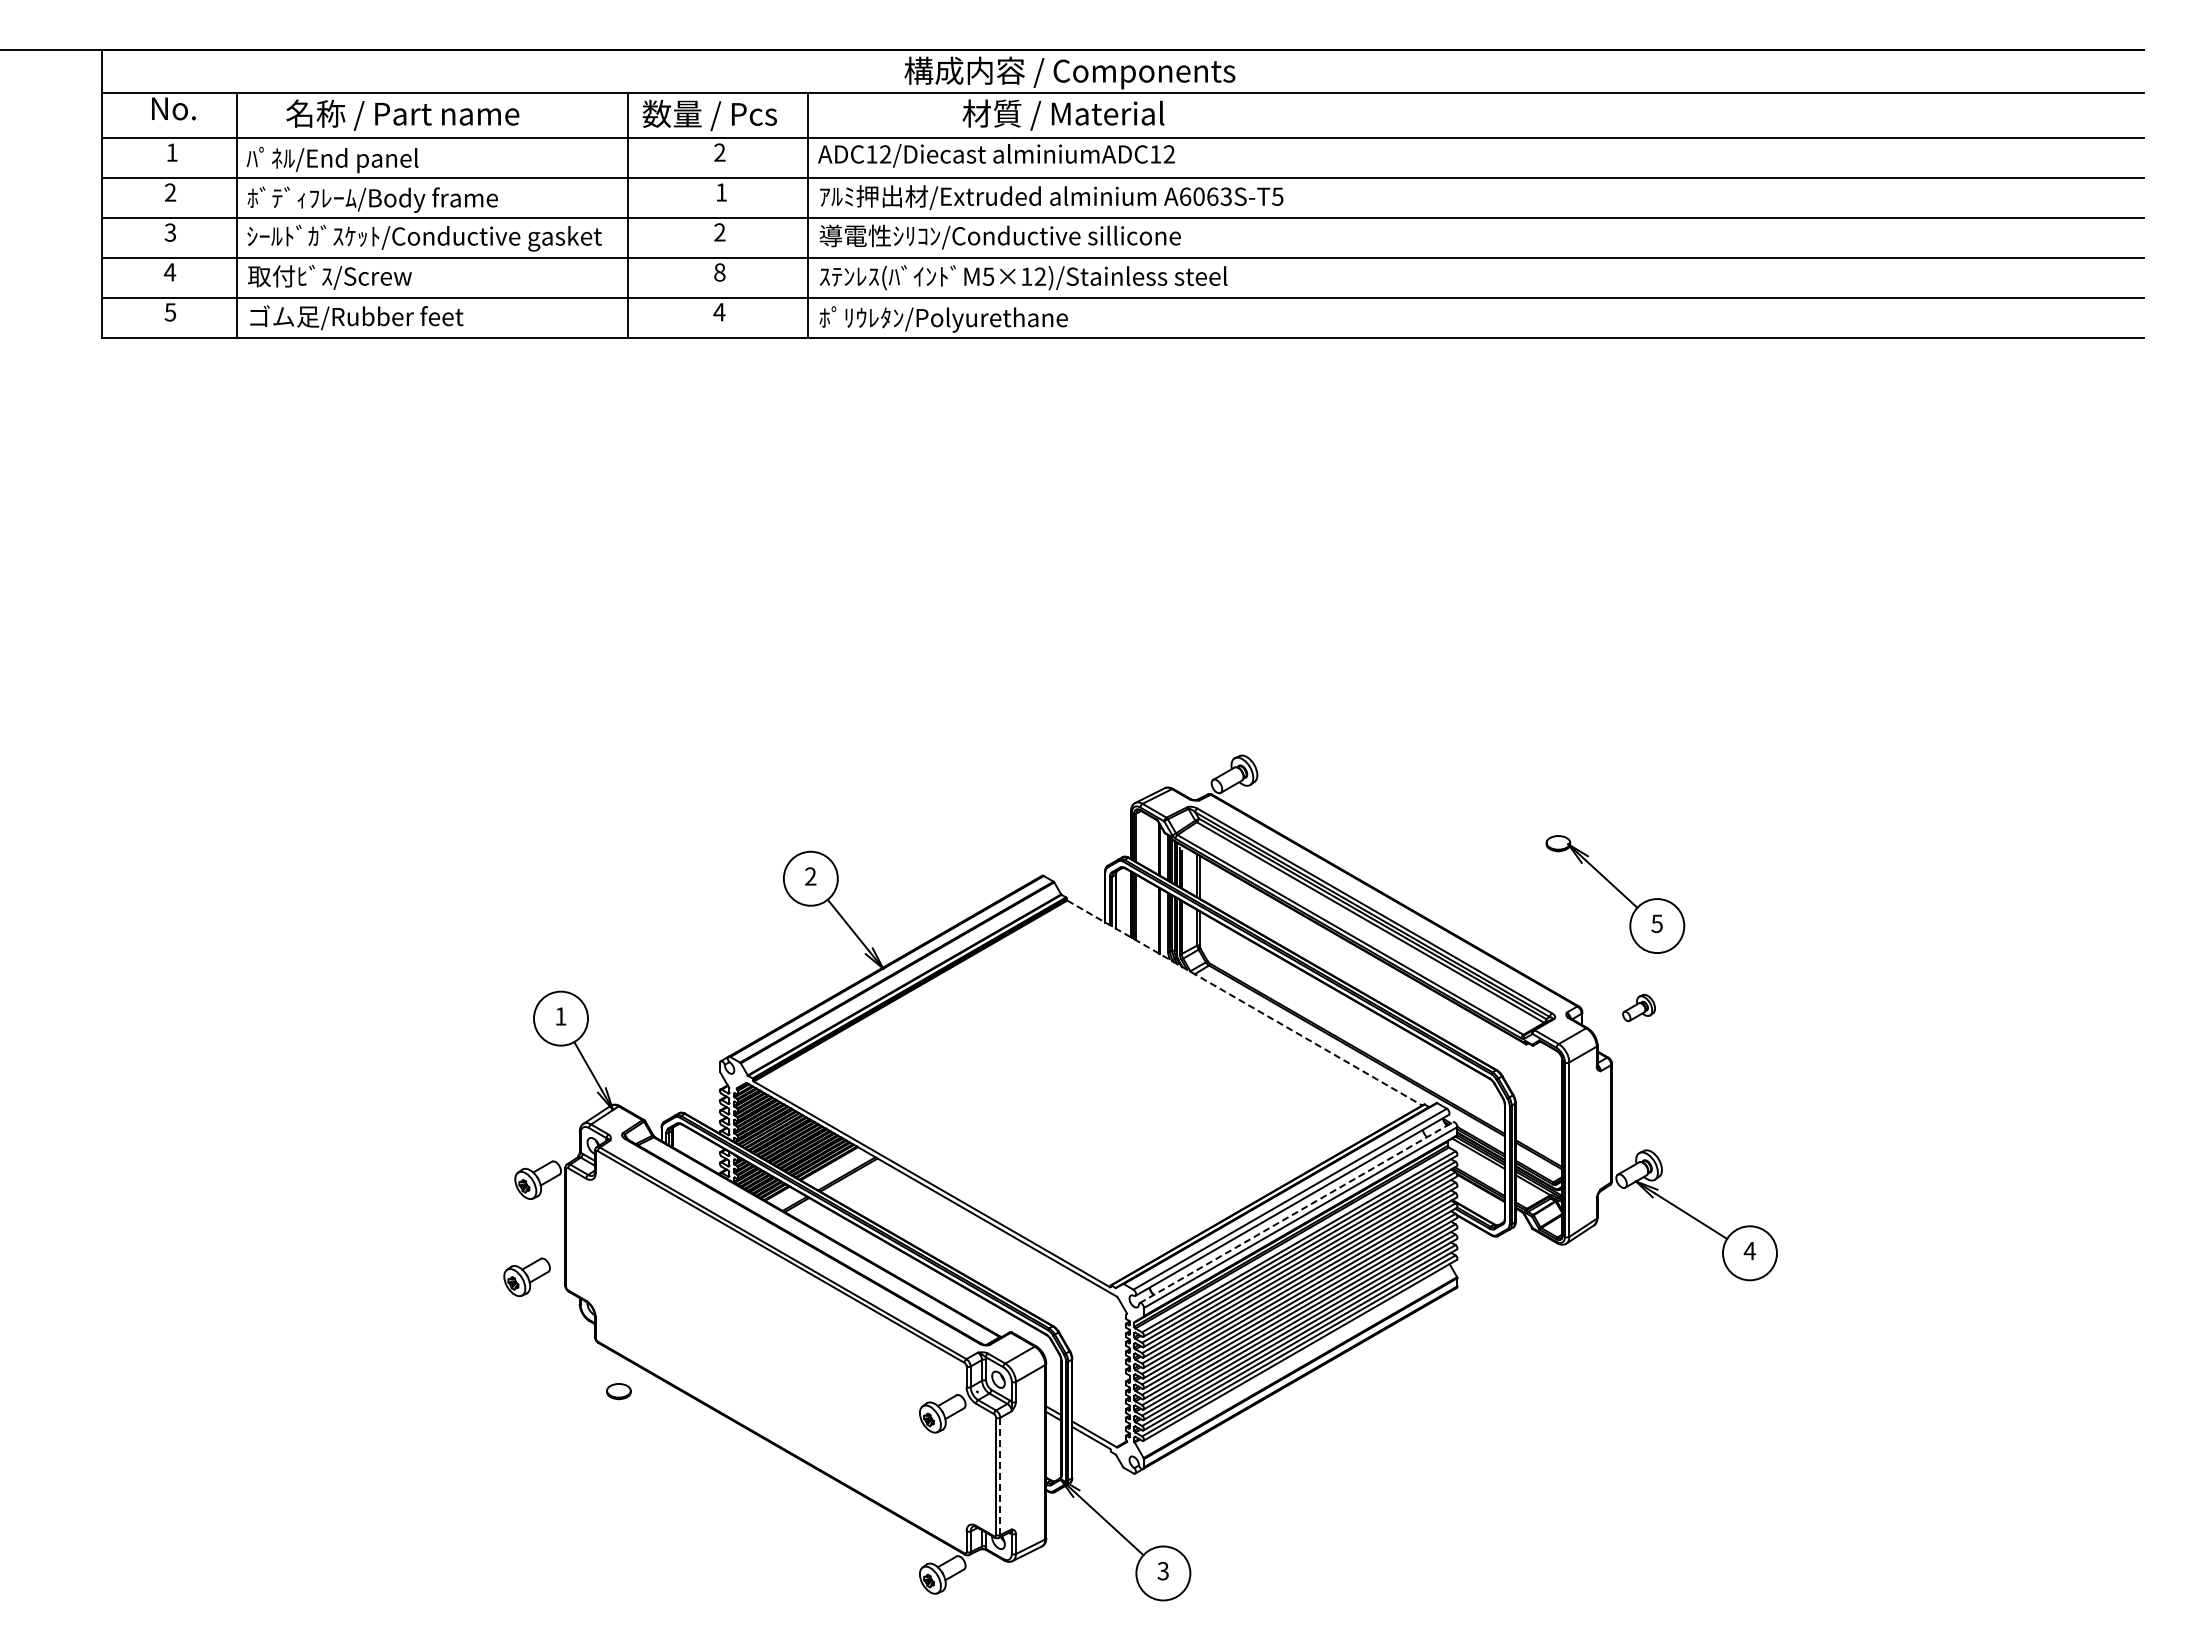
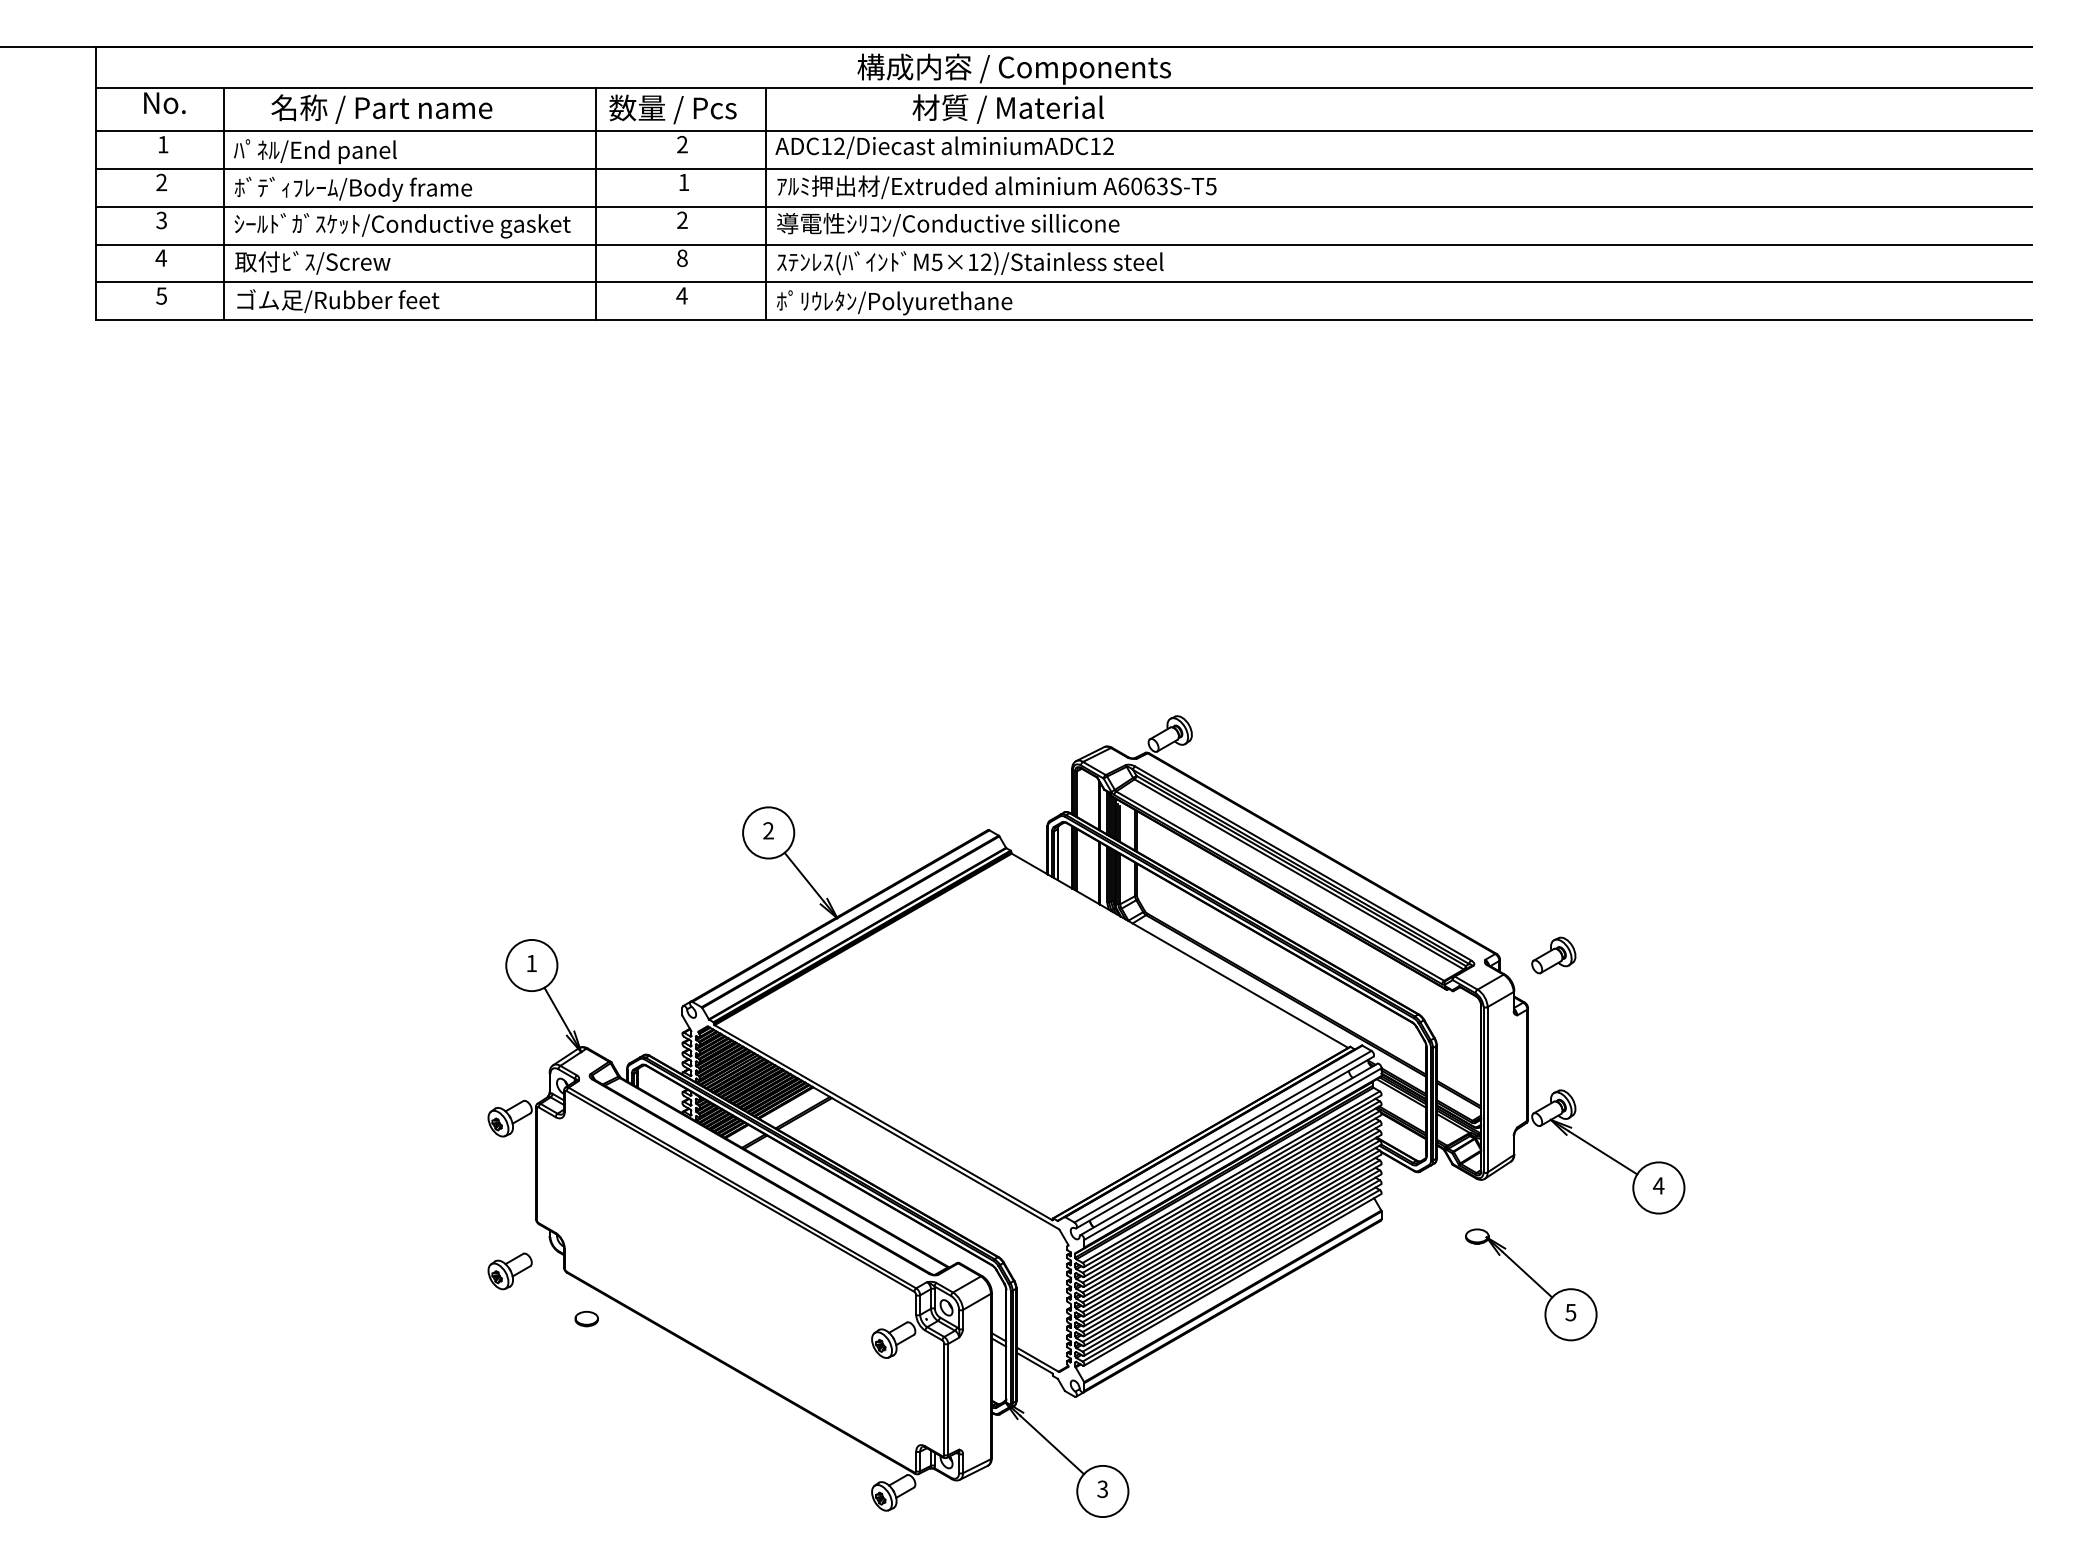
part: (1615, 894) -> (1531, 1284), moved
line: (1244, 1003) -> (1179, 951), dashed -> solid
part: (1638, 1007) -> (1553, 954), size x1.43
line: (1296, 1212) -> (1229, 1149), dashed -> solid
part: (526, 1277) -> (509, 1271), moved
line: (1000, 1476) -> (948, 1399), dashed -> solid

